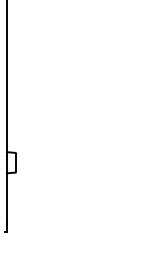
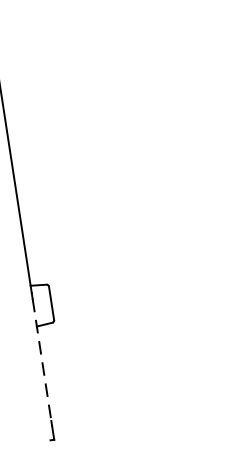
line: (6, 190) -> (41, 359), solid -> dashed

